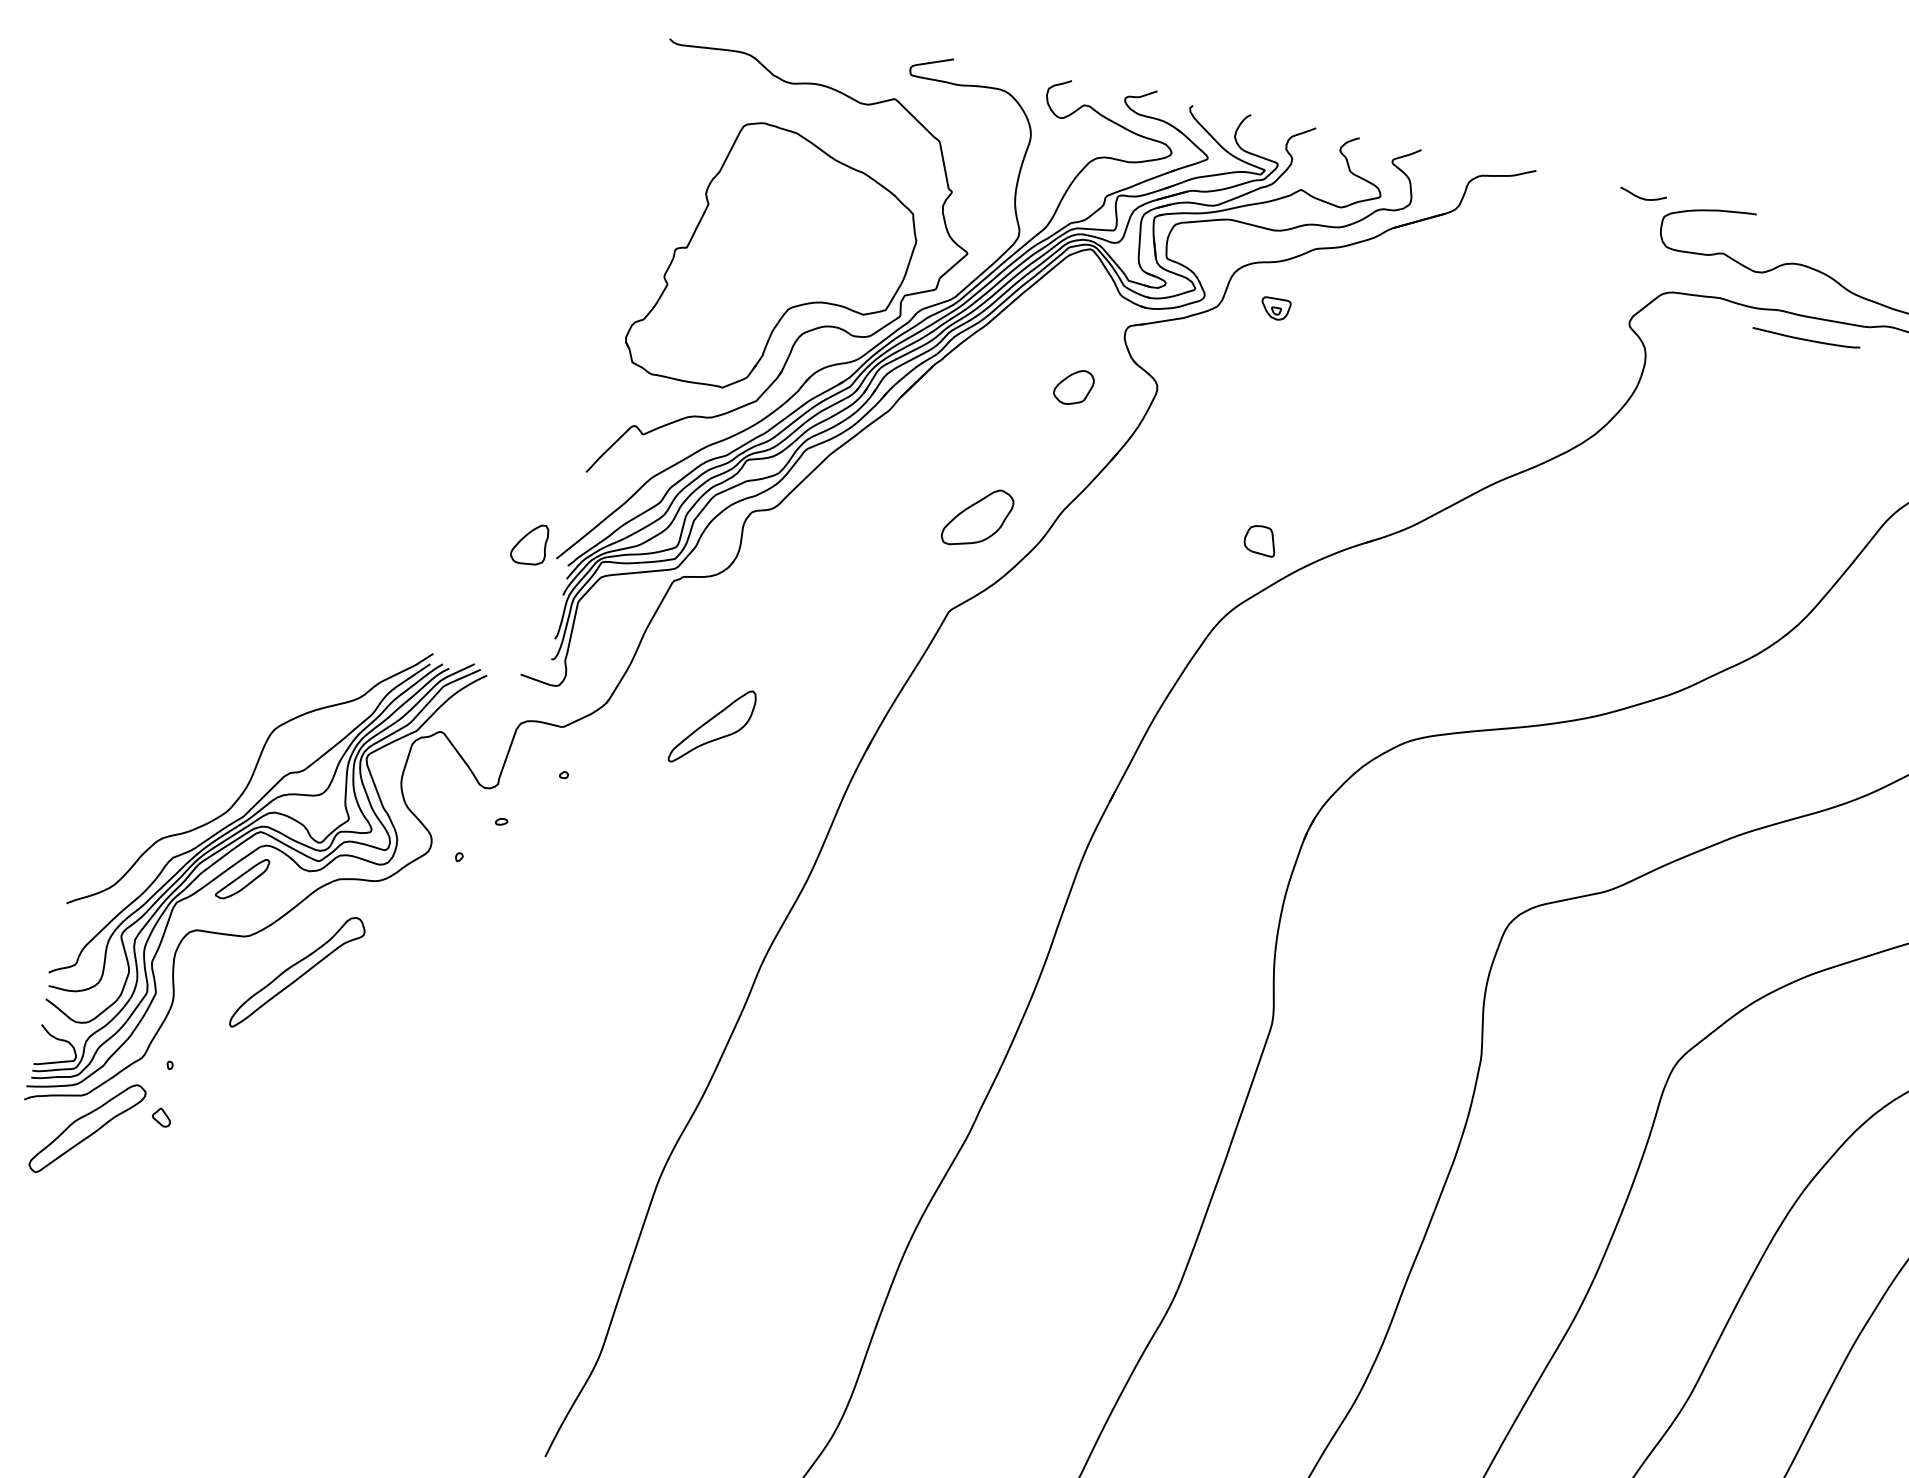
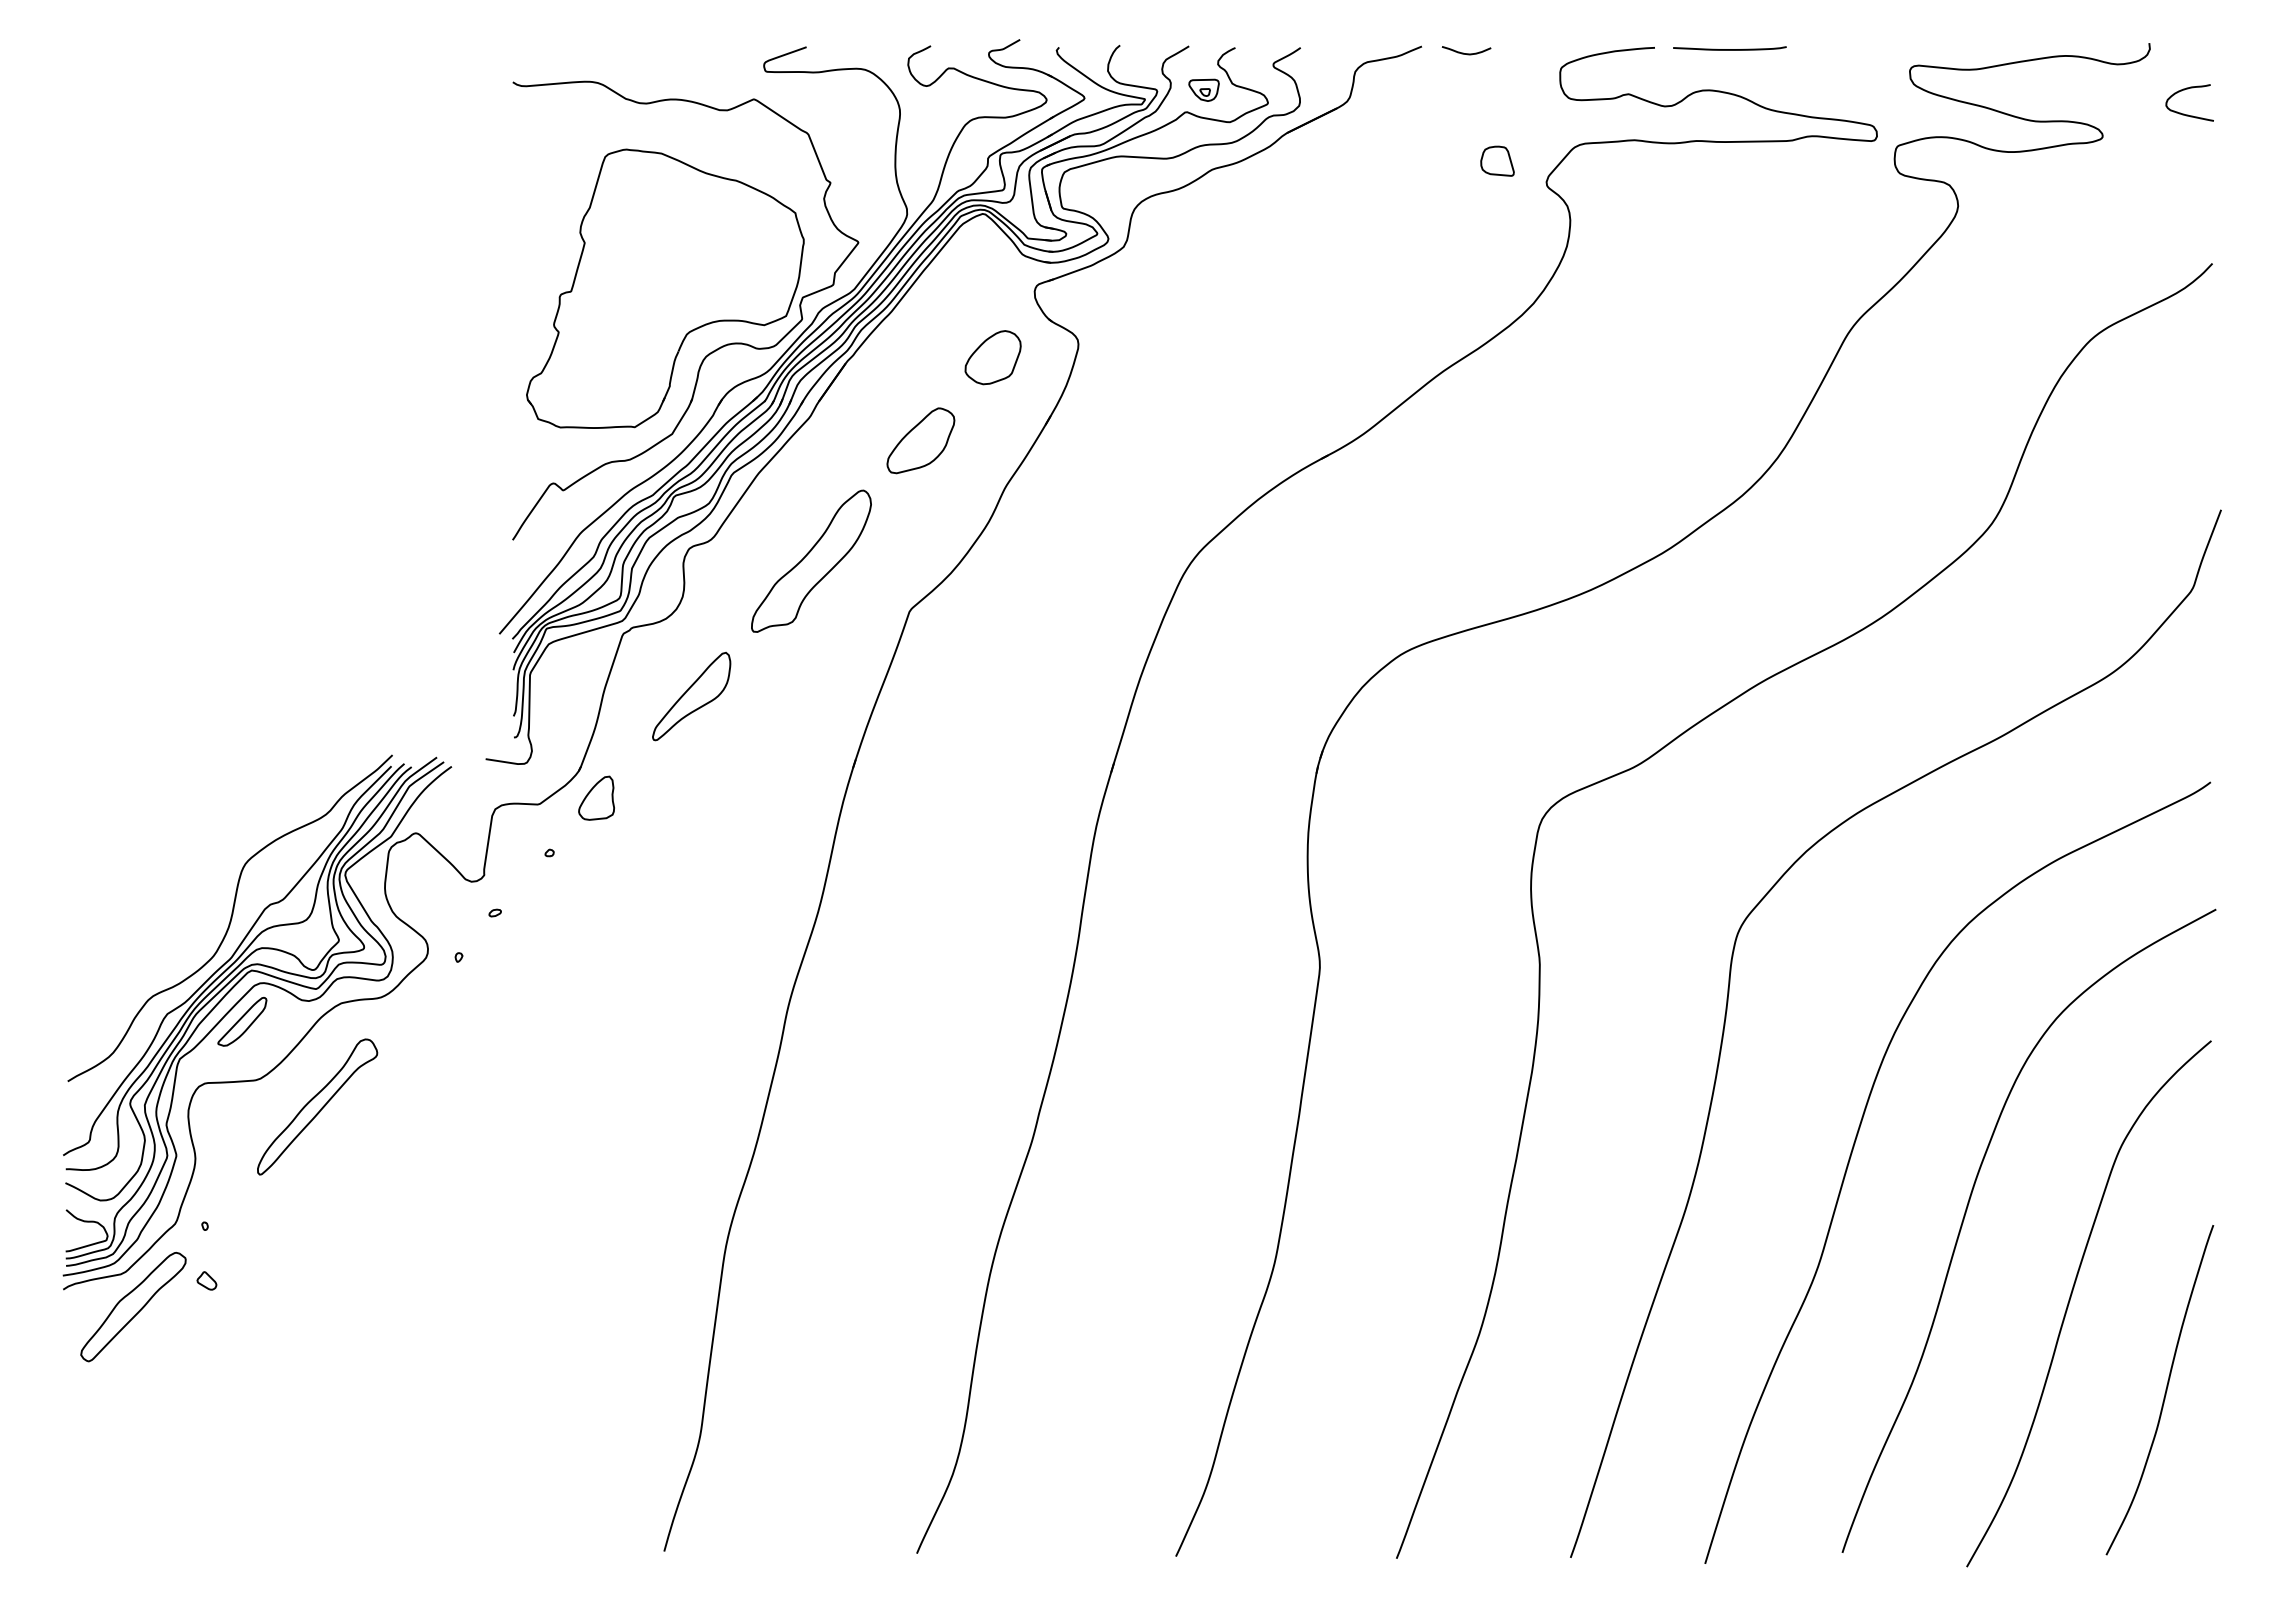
curve: (1642, 198) -> (1466, 53), moved
part: (1275, 307) -> (1203, 89), moved
curve: (1805, 339) -> (1729, 49), moved
part: (1073, 386) -> (992, 357), size x1.43
part: (977, 517) -> (920, 440), moved
part: (1260, 539) -> (1497, 160), moved
part: (530, 543) -> (596, 797), moved
part: (865, 545) -> (811, 560), added
part: (712, 726) -> (691, 696), moved

